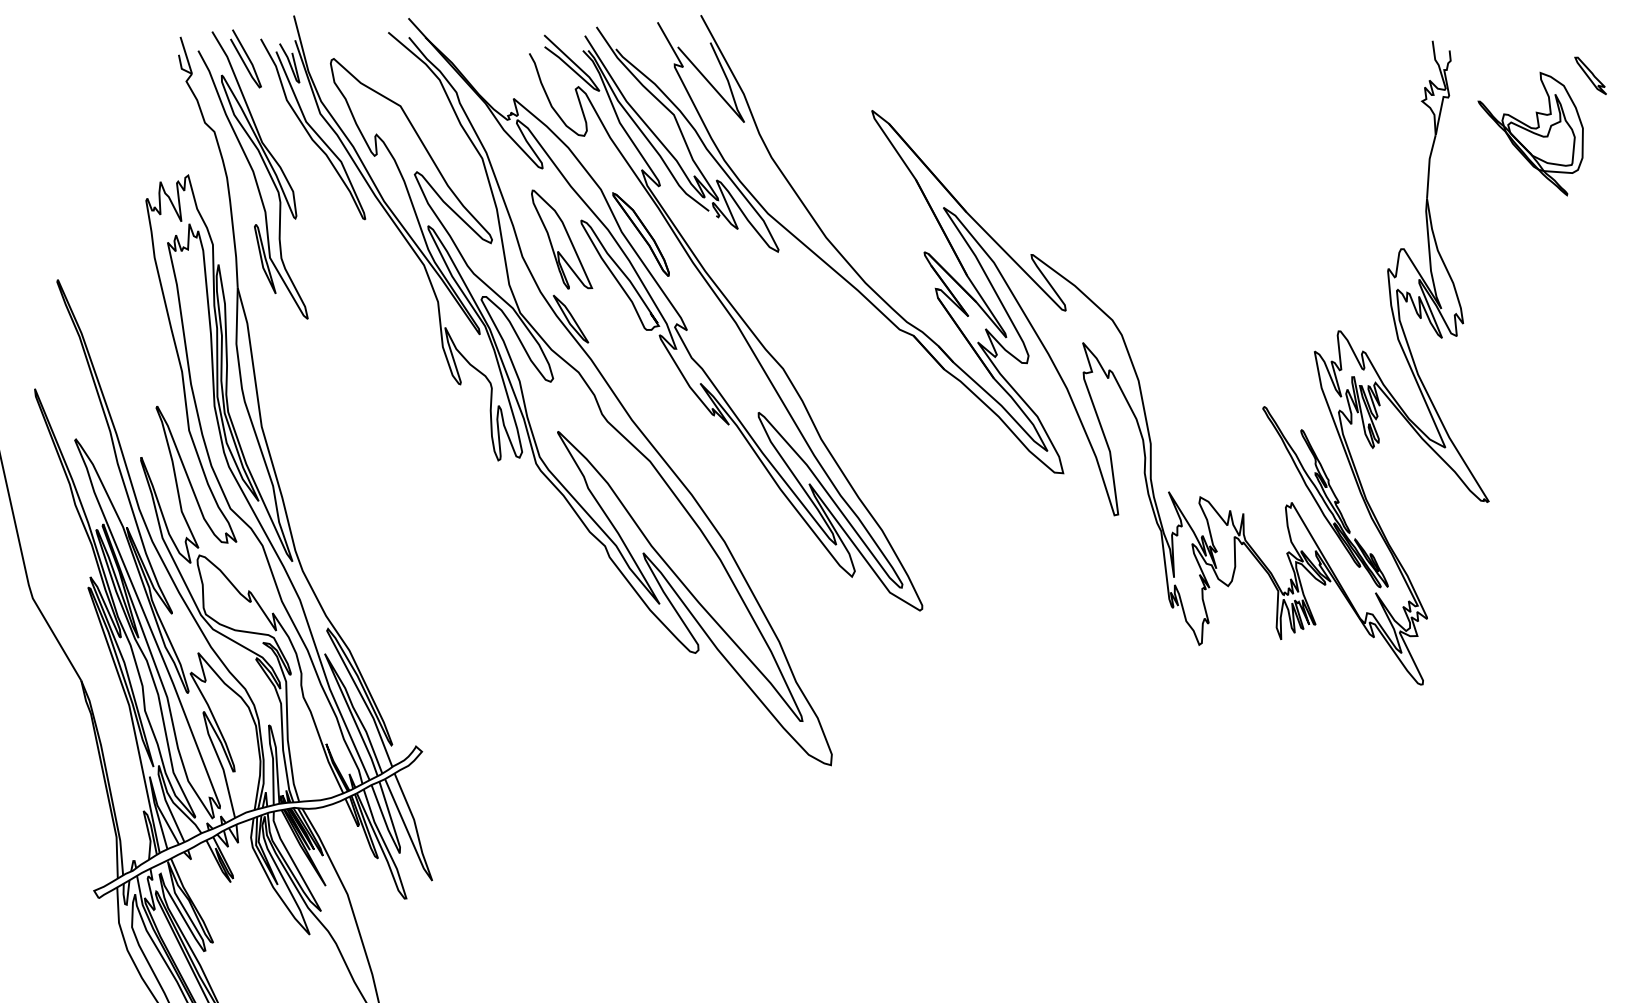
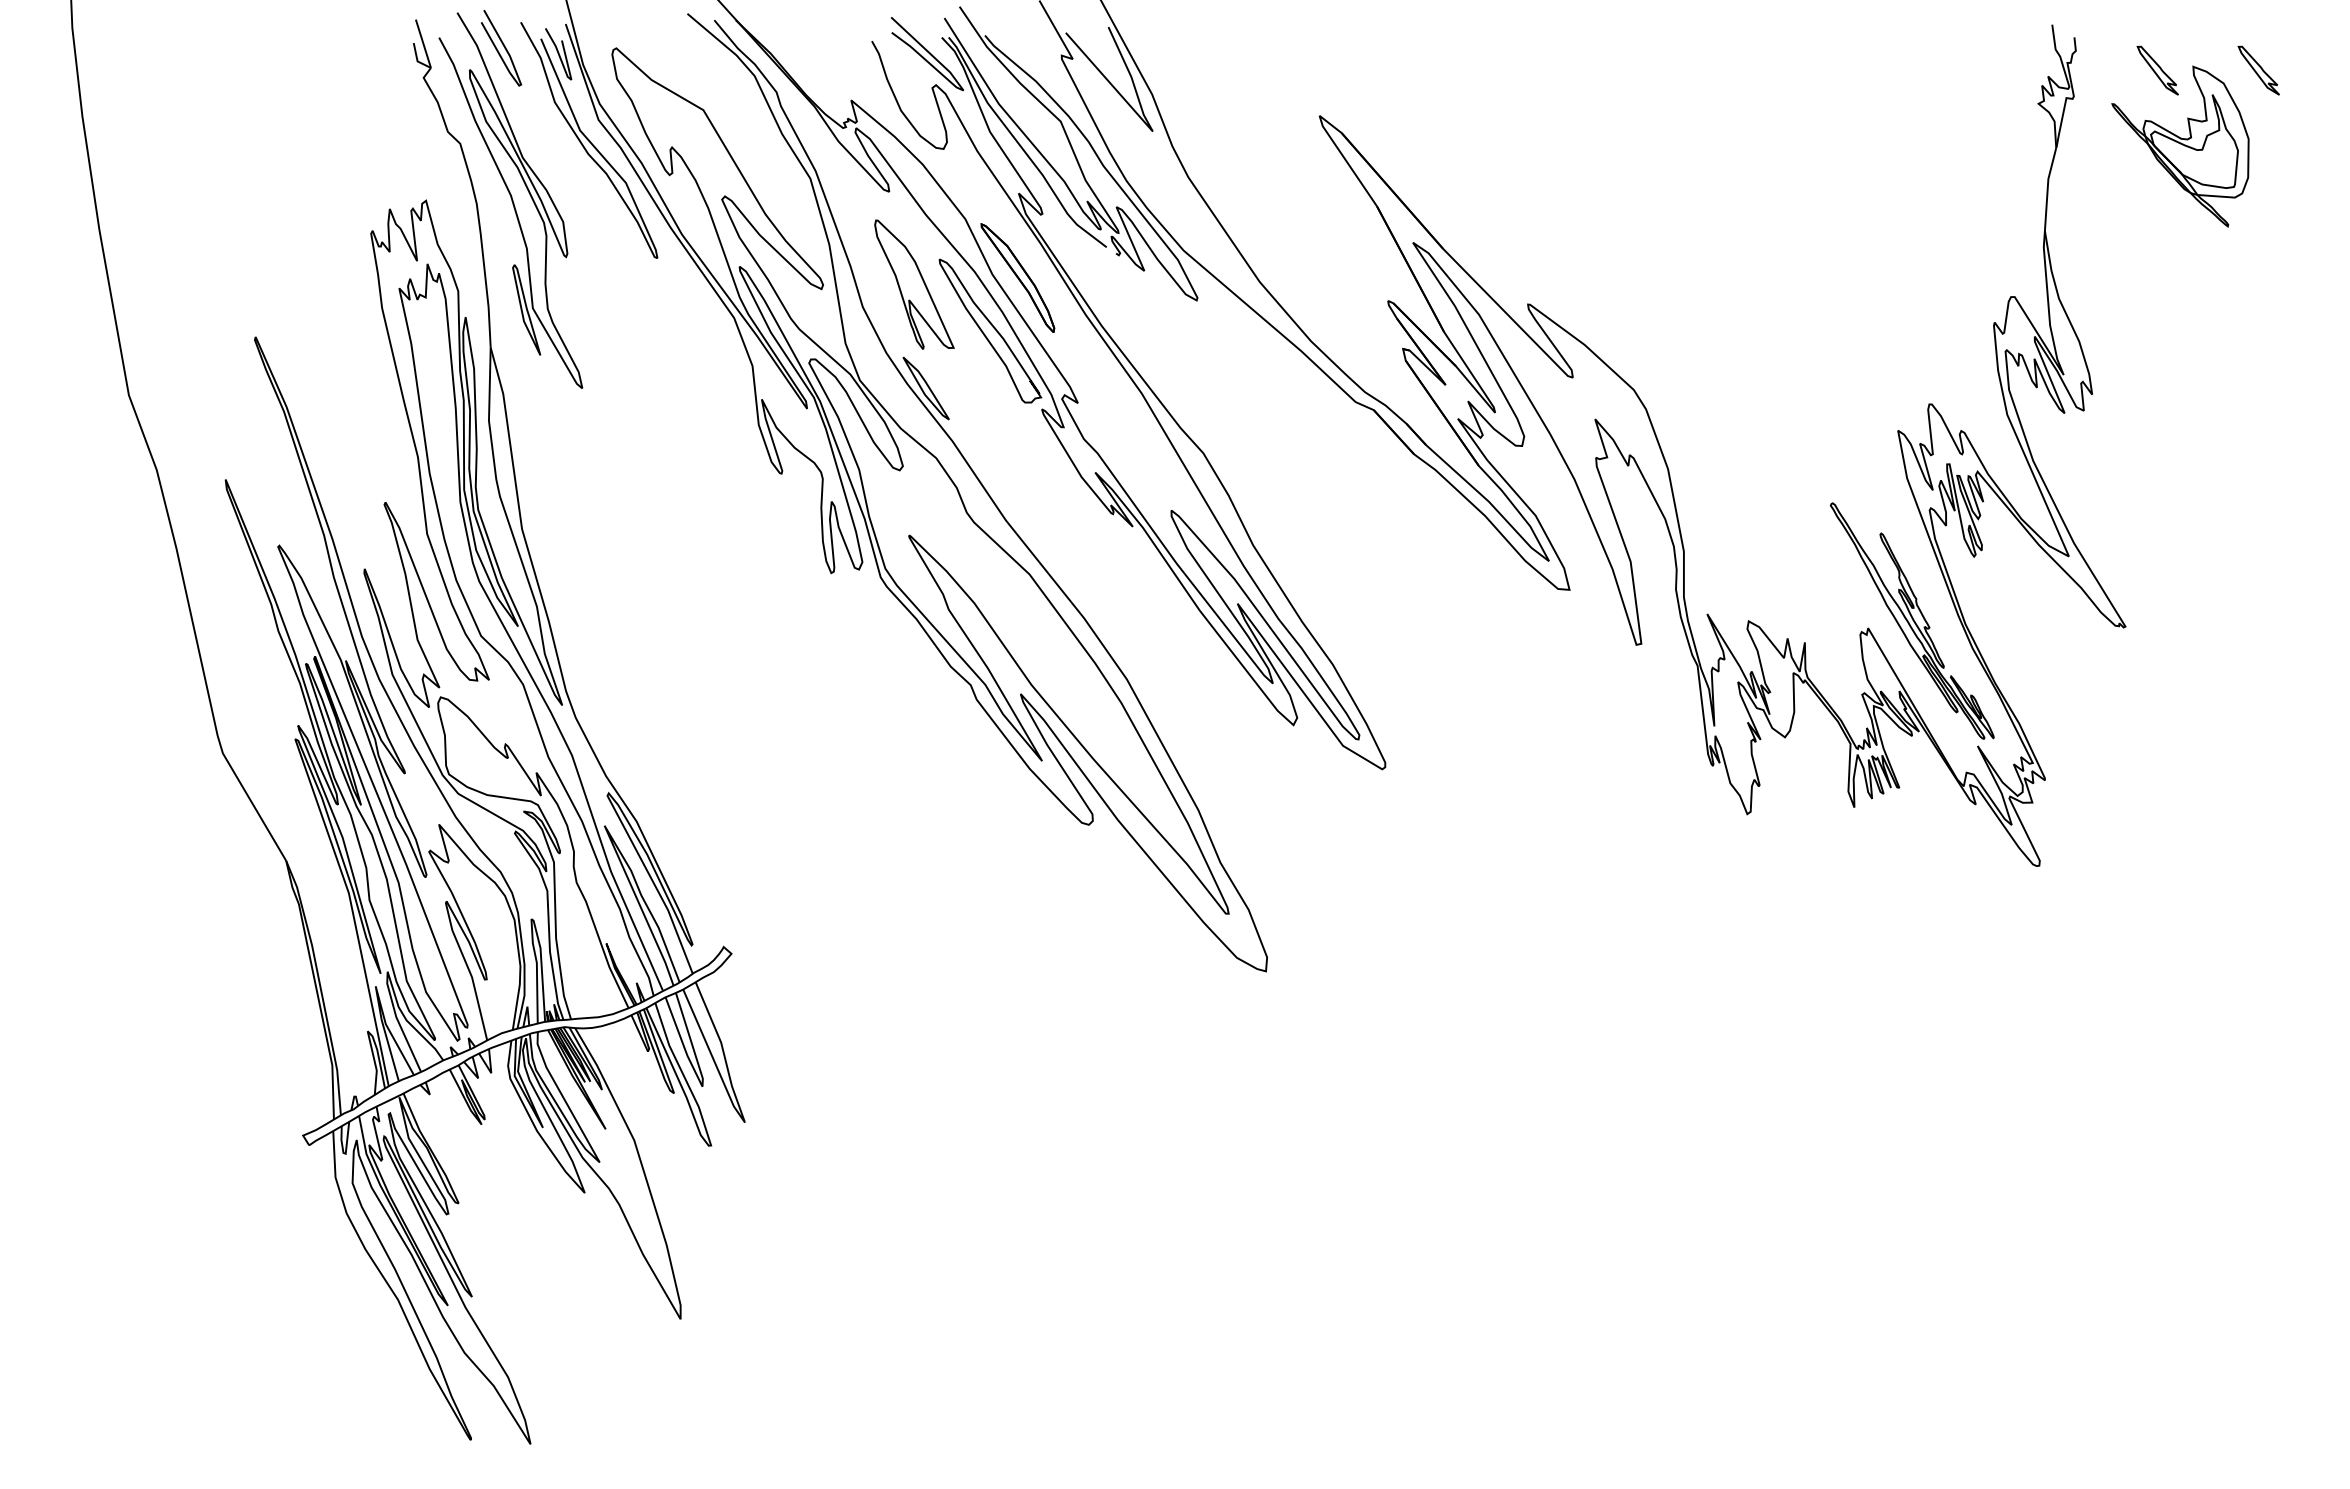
part: (1513, 75) -> (2157, 70), added

